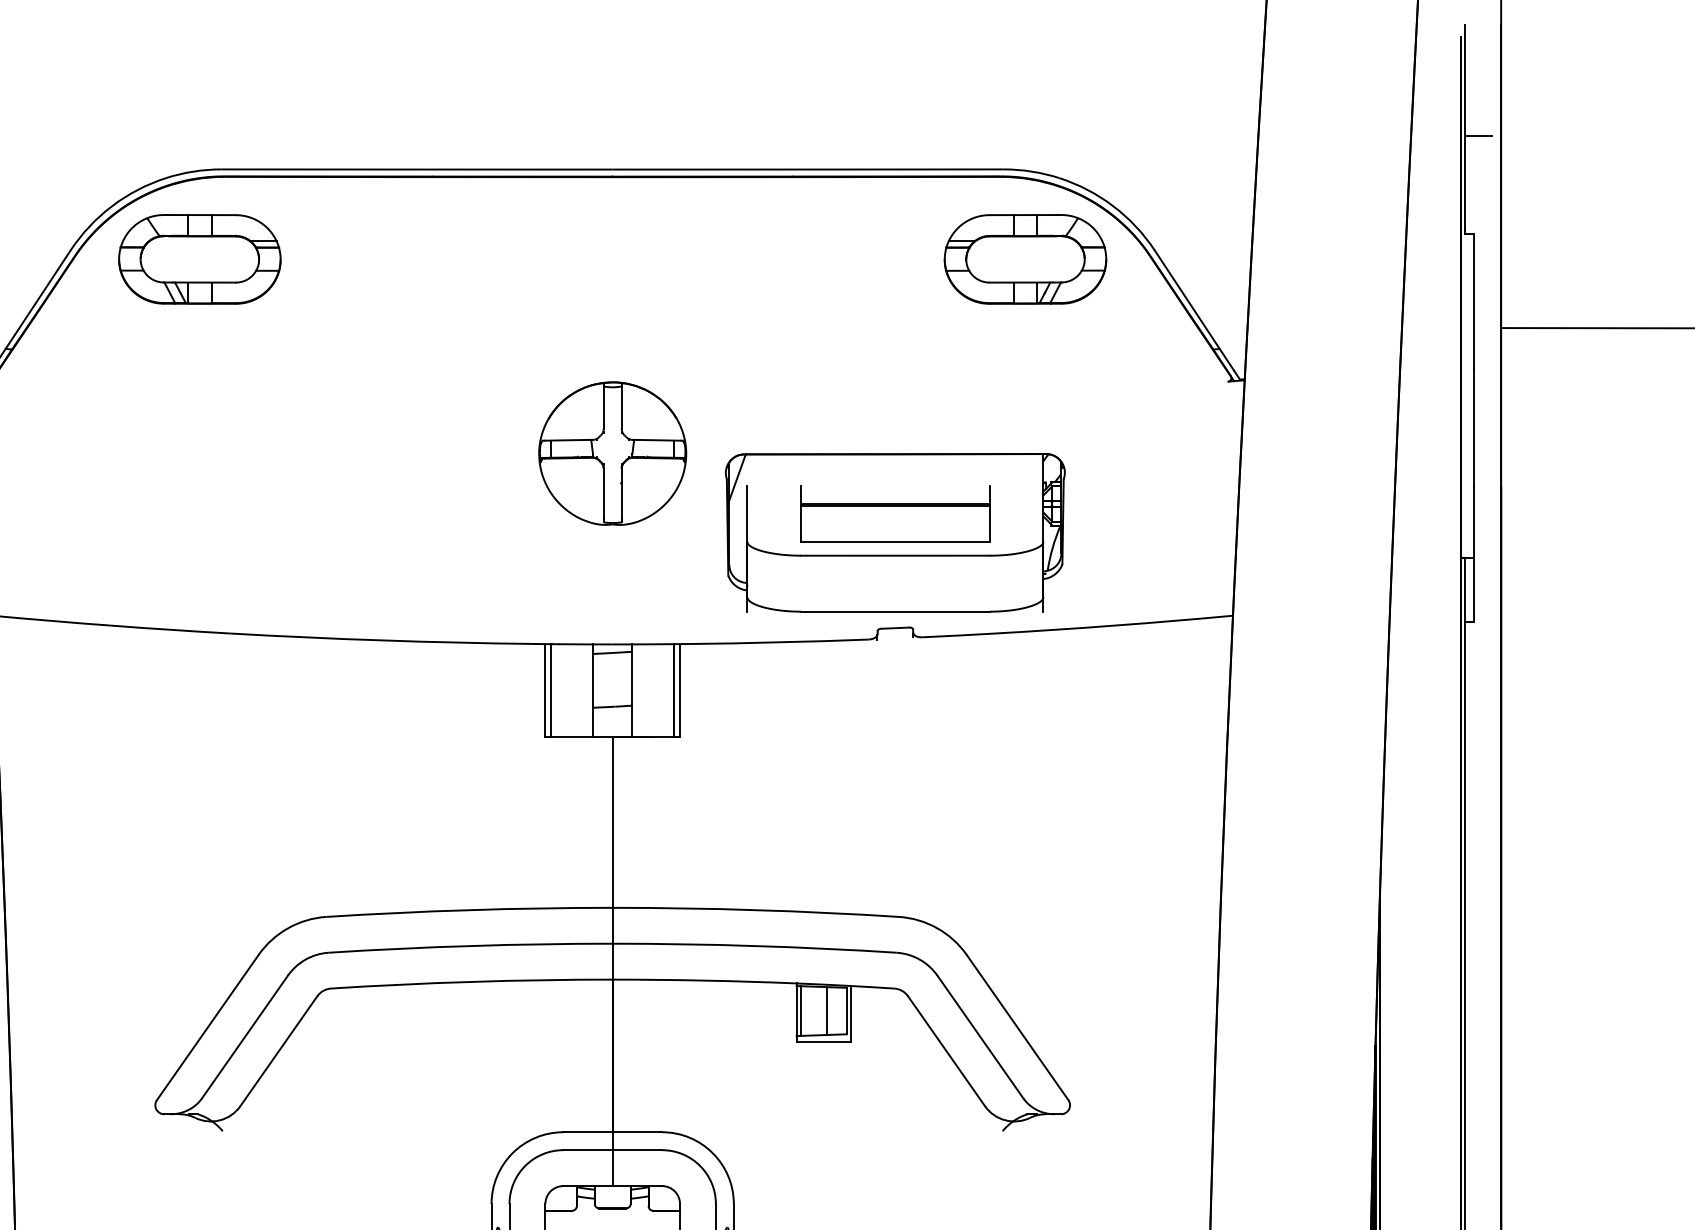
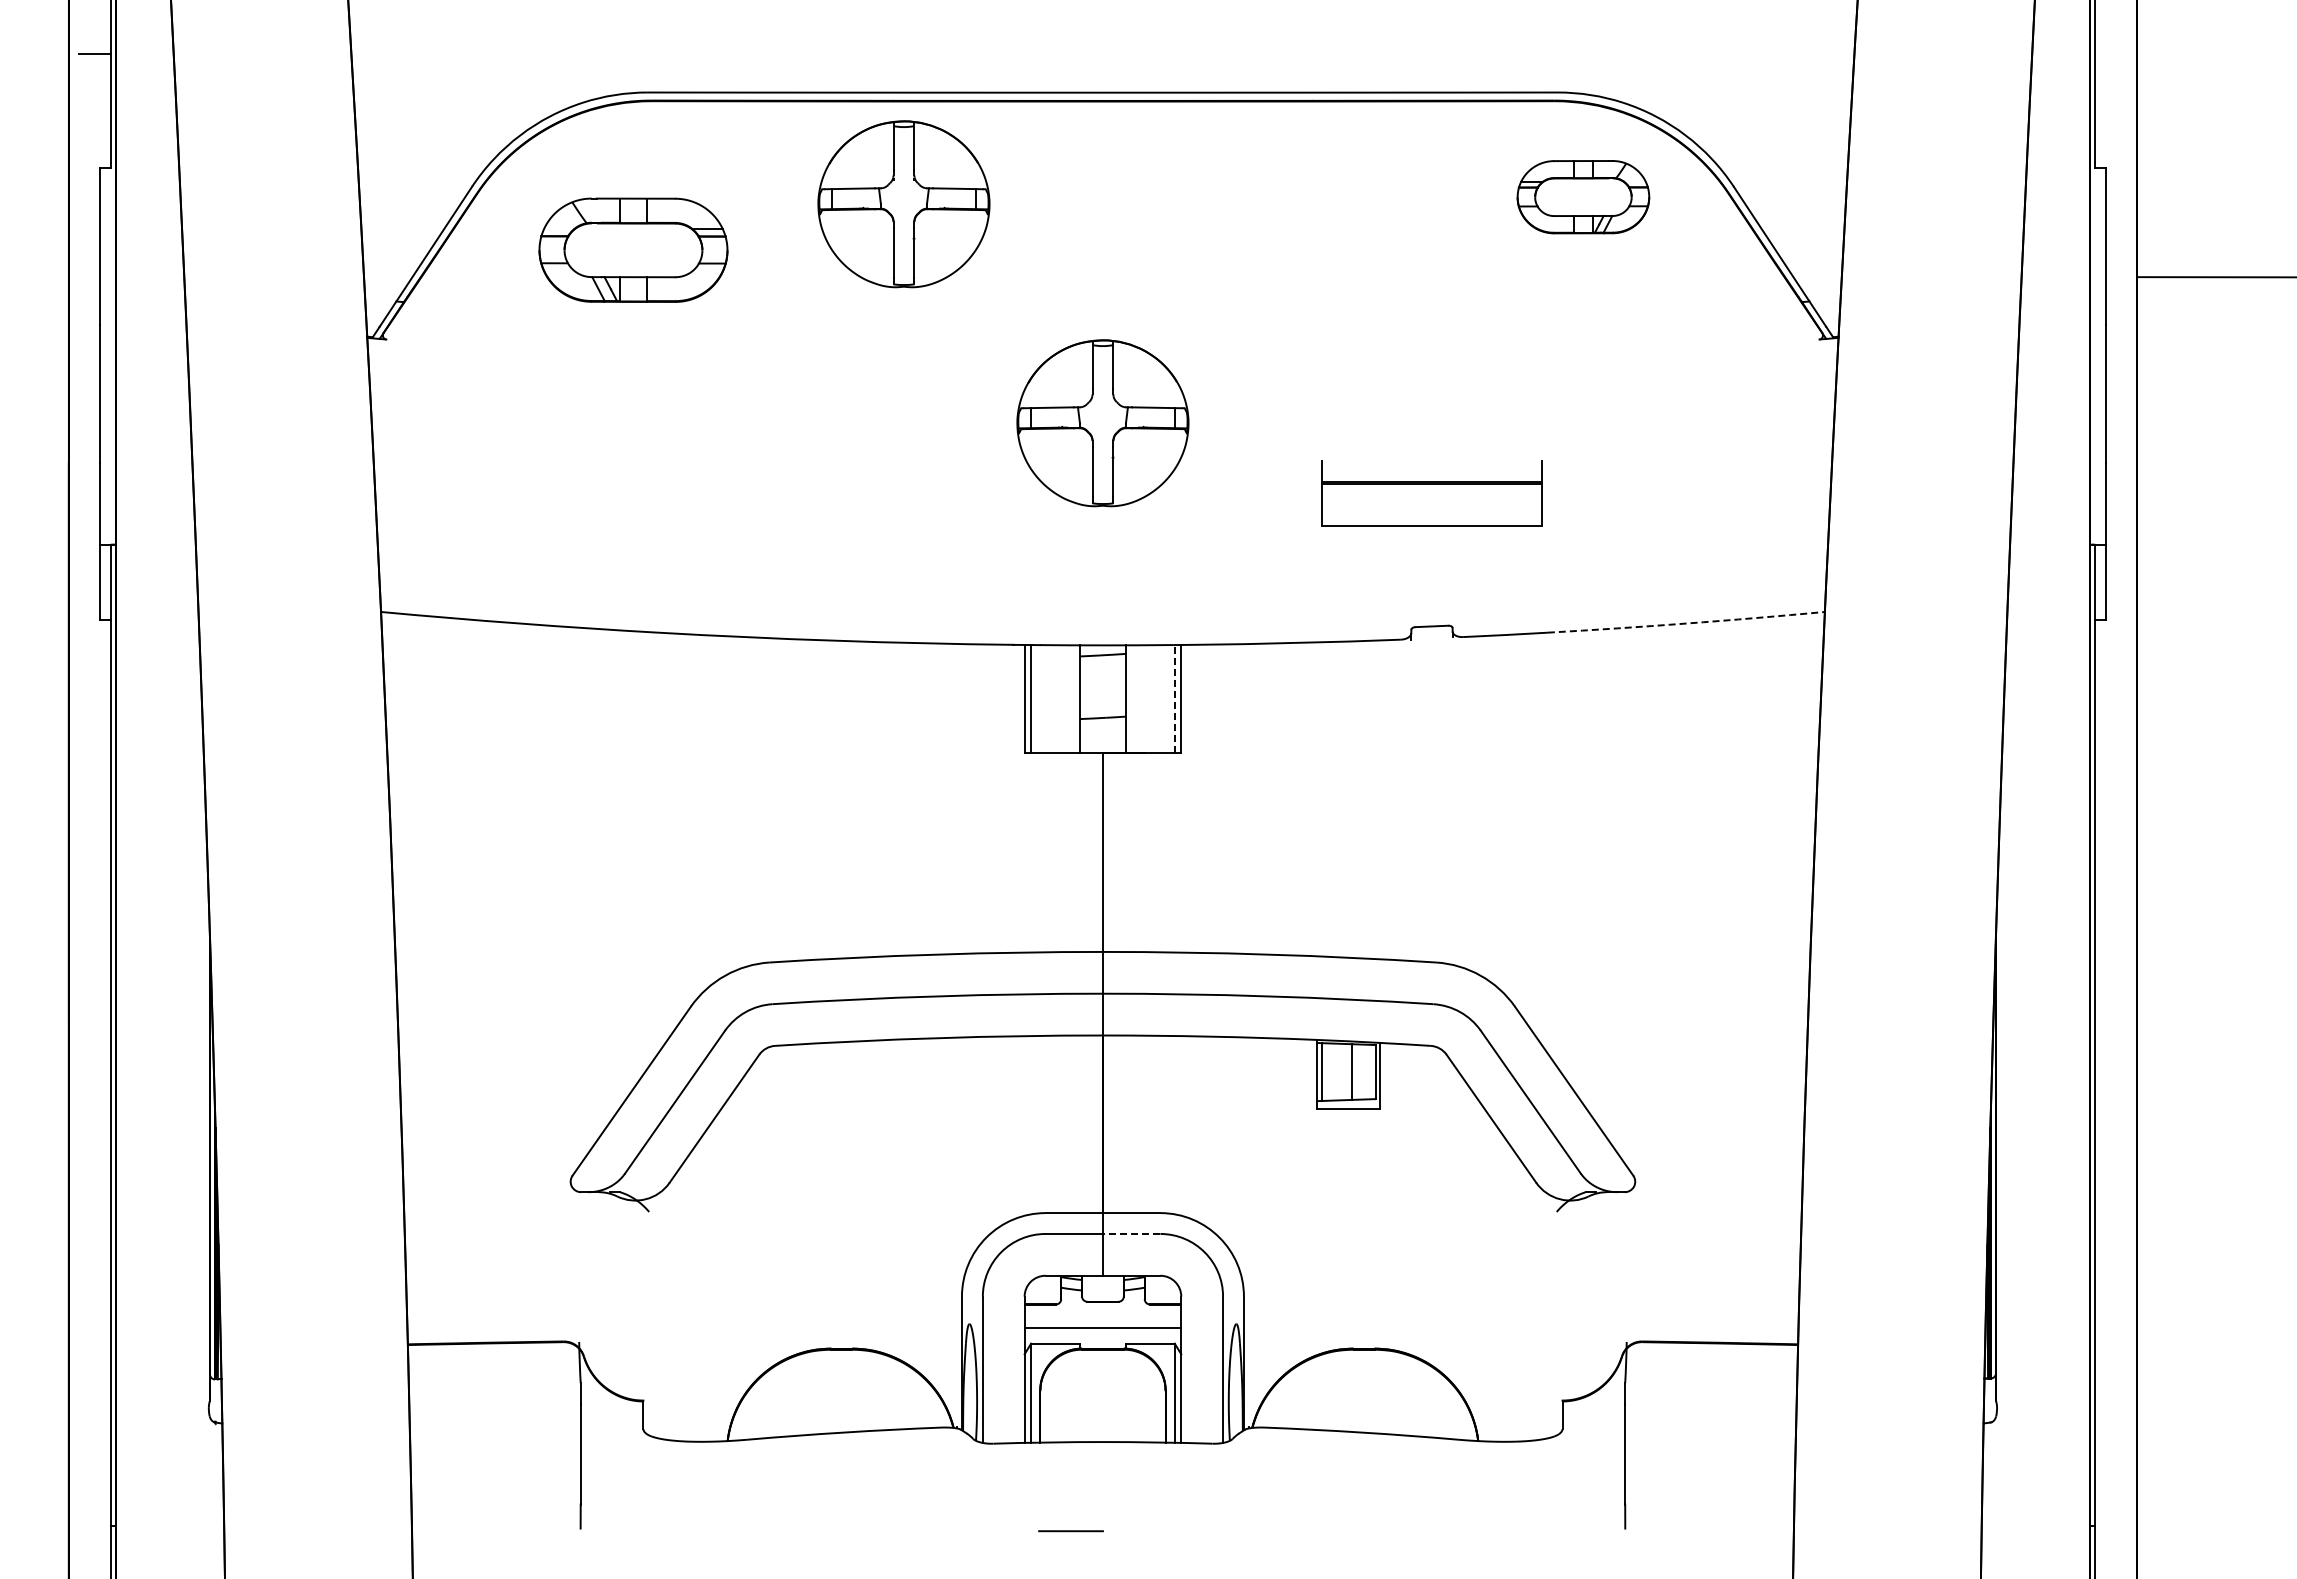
line: (1478, 135) -> (2110, 53), removed
part: (199, 258) -> (633, 249), moved
part: (1025, 258) -> (1583, 196), size x0.7
part: (441, 265) -> (903, 204), added
part: (894, 532) -> (1431, 515), removed
arc: (1114, 625) -> (1686, 623), solid -> dashed
line: (674, 690) -> (1174, 698), solid -> dashed
line: (637, 1149) -> (1131, 1233), solid -> dashed

